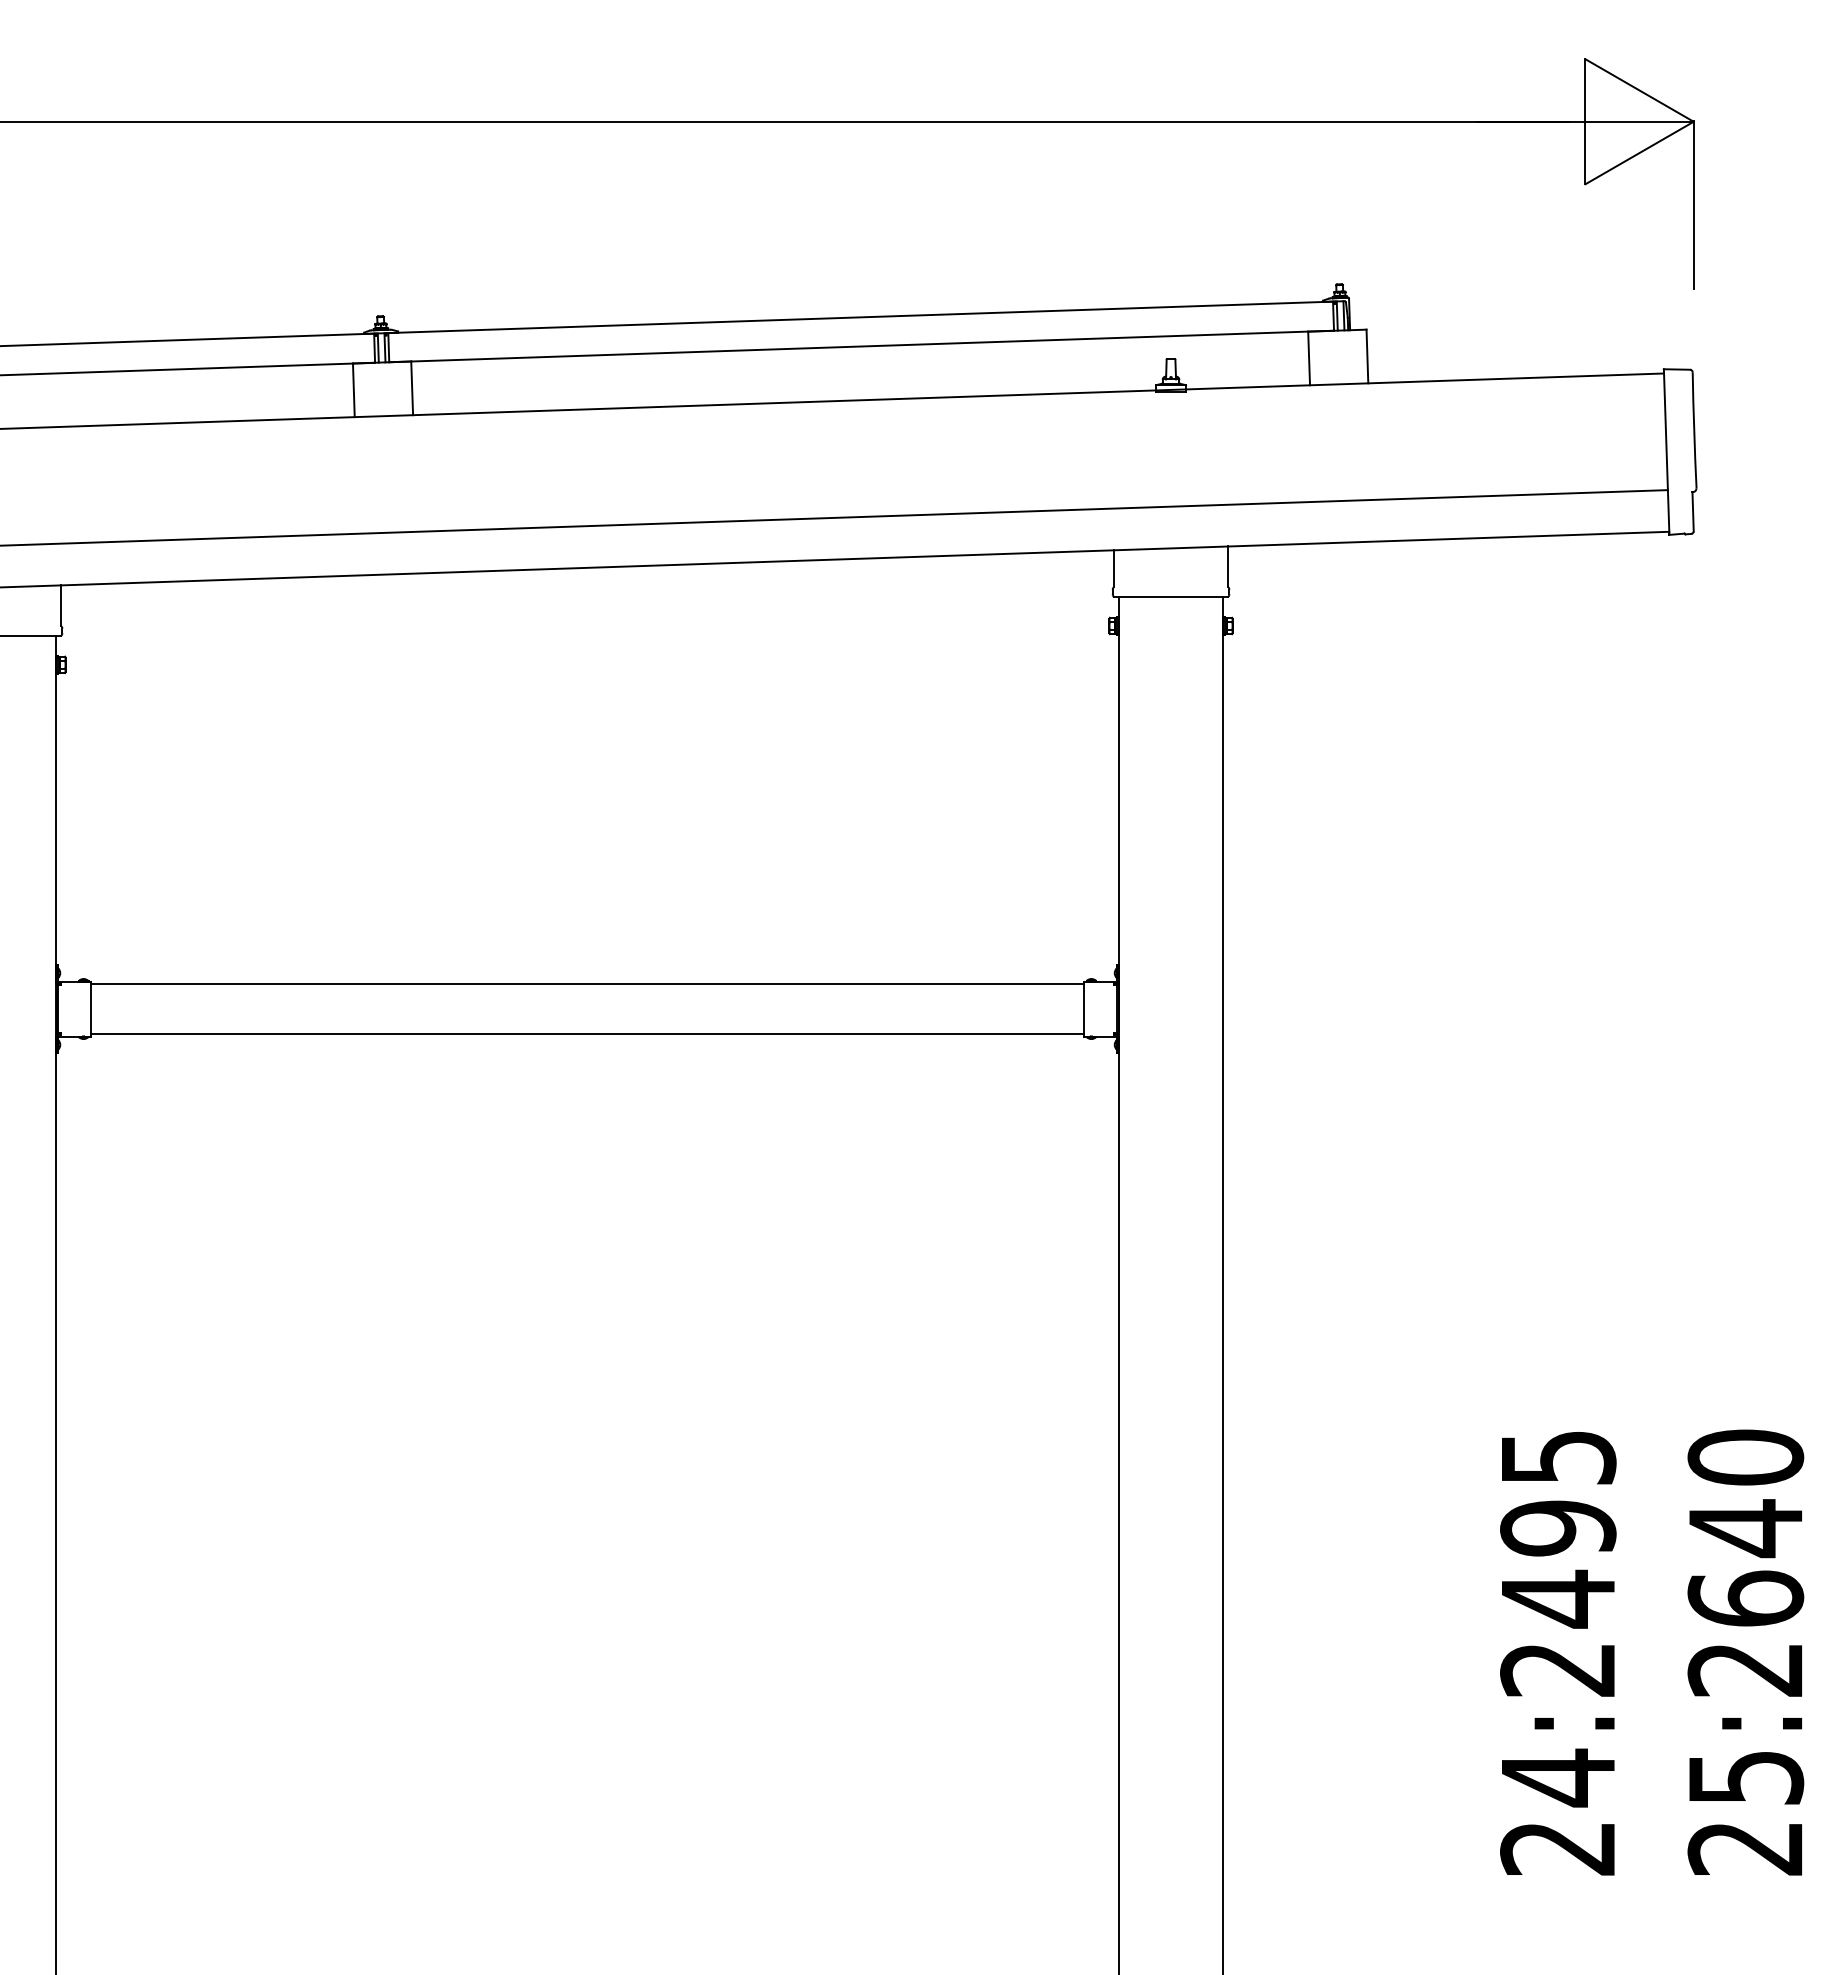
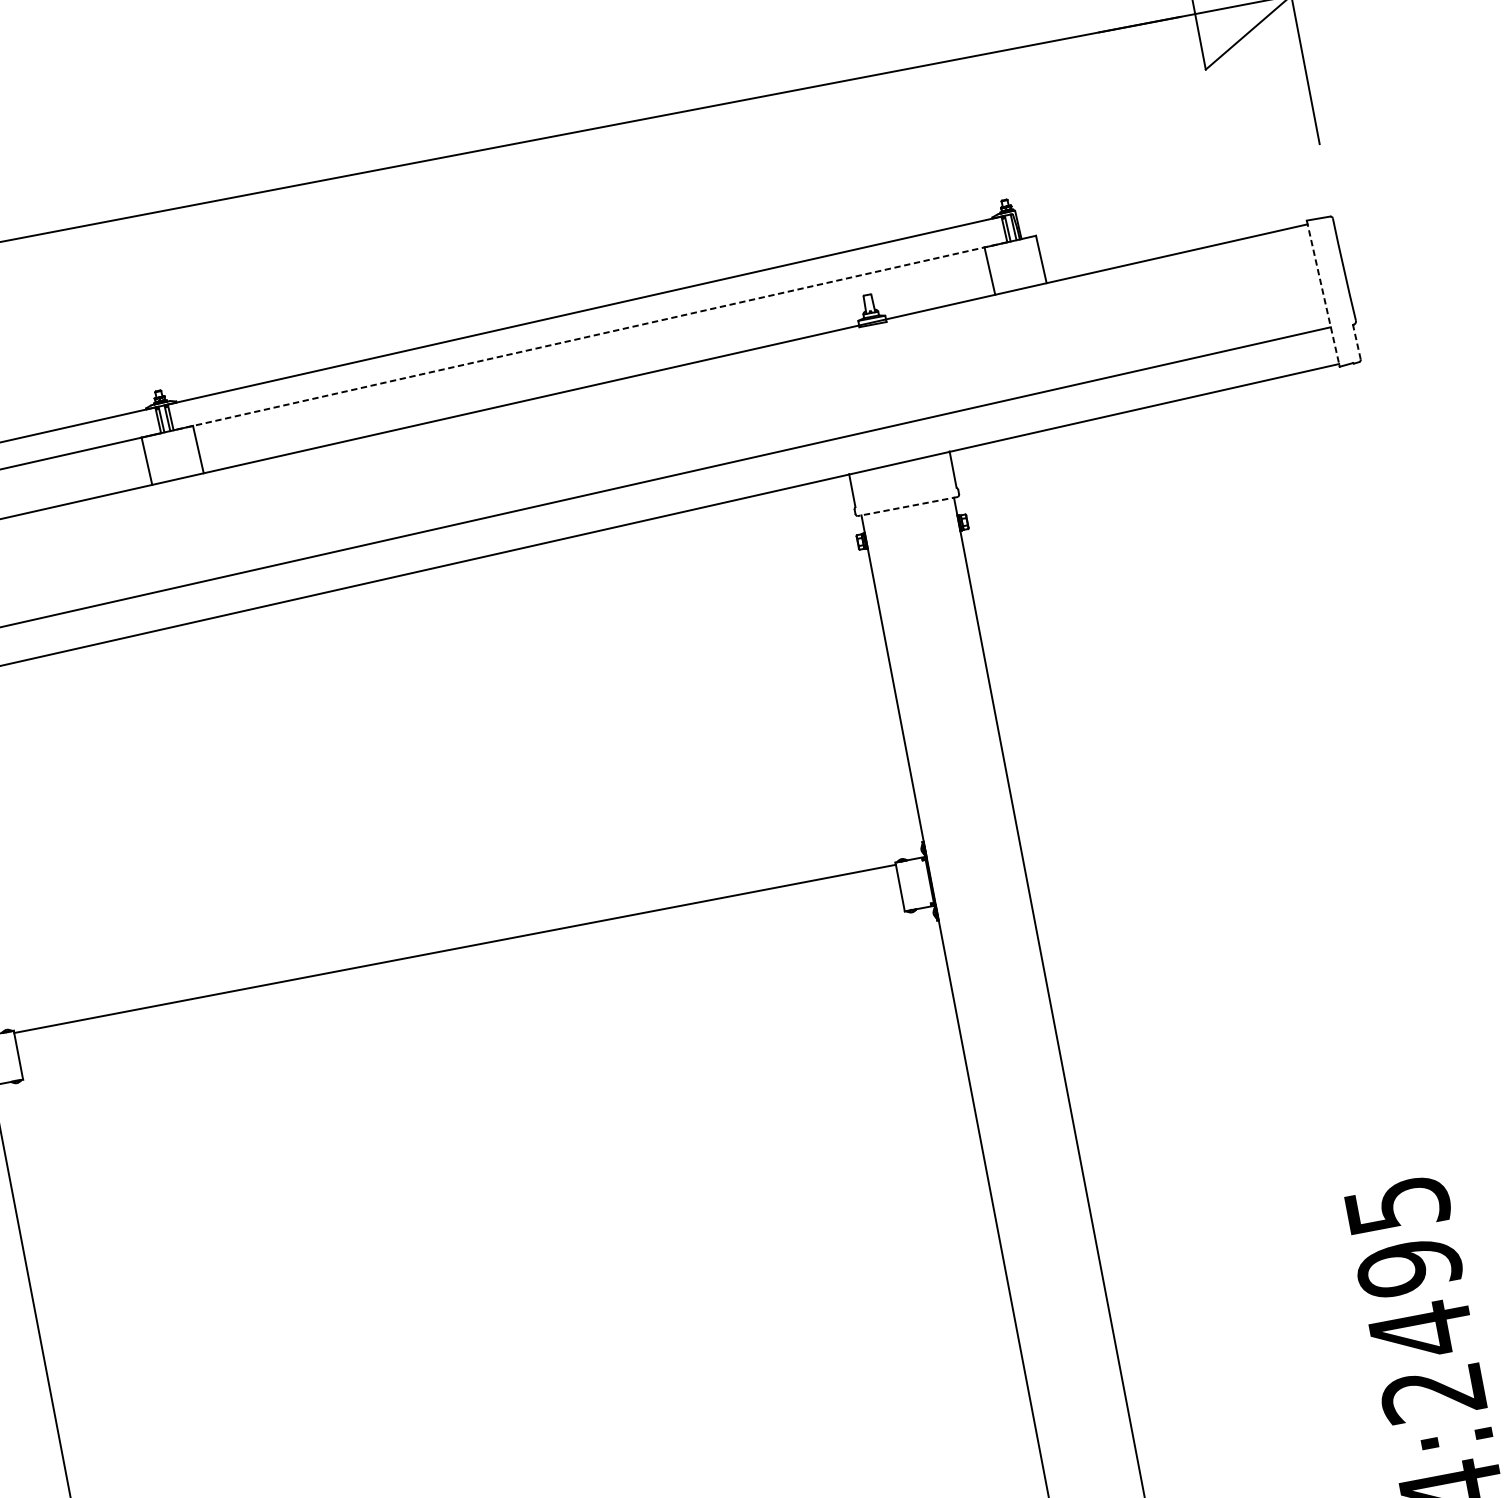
line: (861, 346) -> (590, 336), solid -> dashed
line: (1666, 452) -> (1323, 294), solid -> dashed
line: (1693, 511) -> (1357, 341), solid -> dashed
line: (1171, 597) -> (908, 506), solid -> dashed
line: (587, 1034) -> (463, 993), removed

